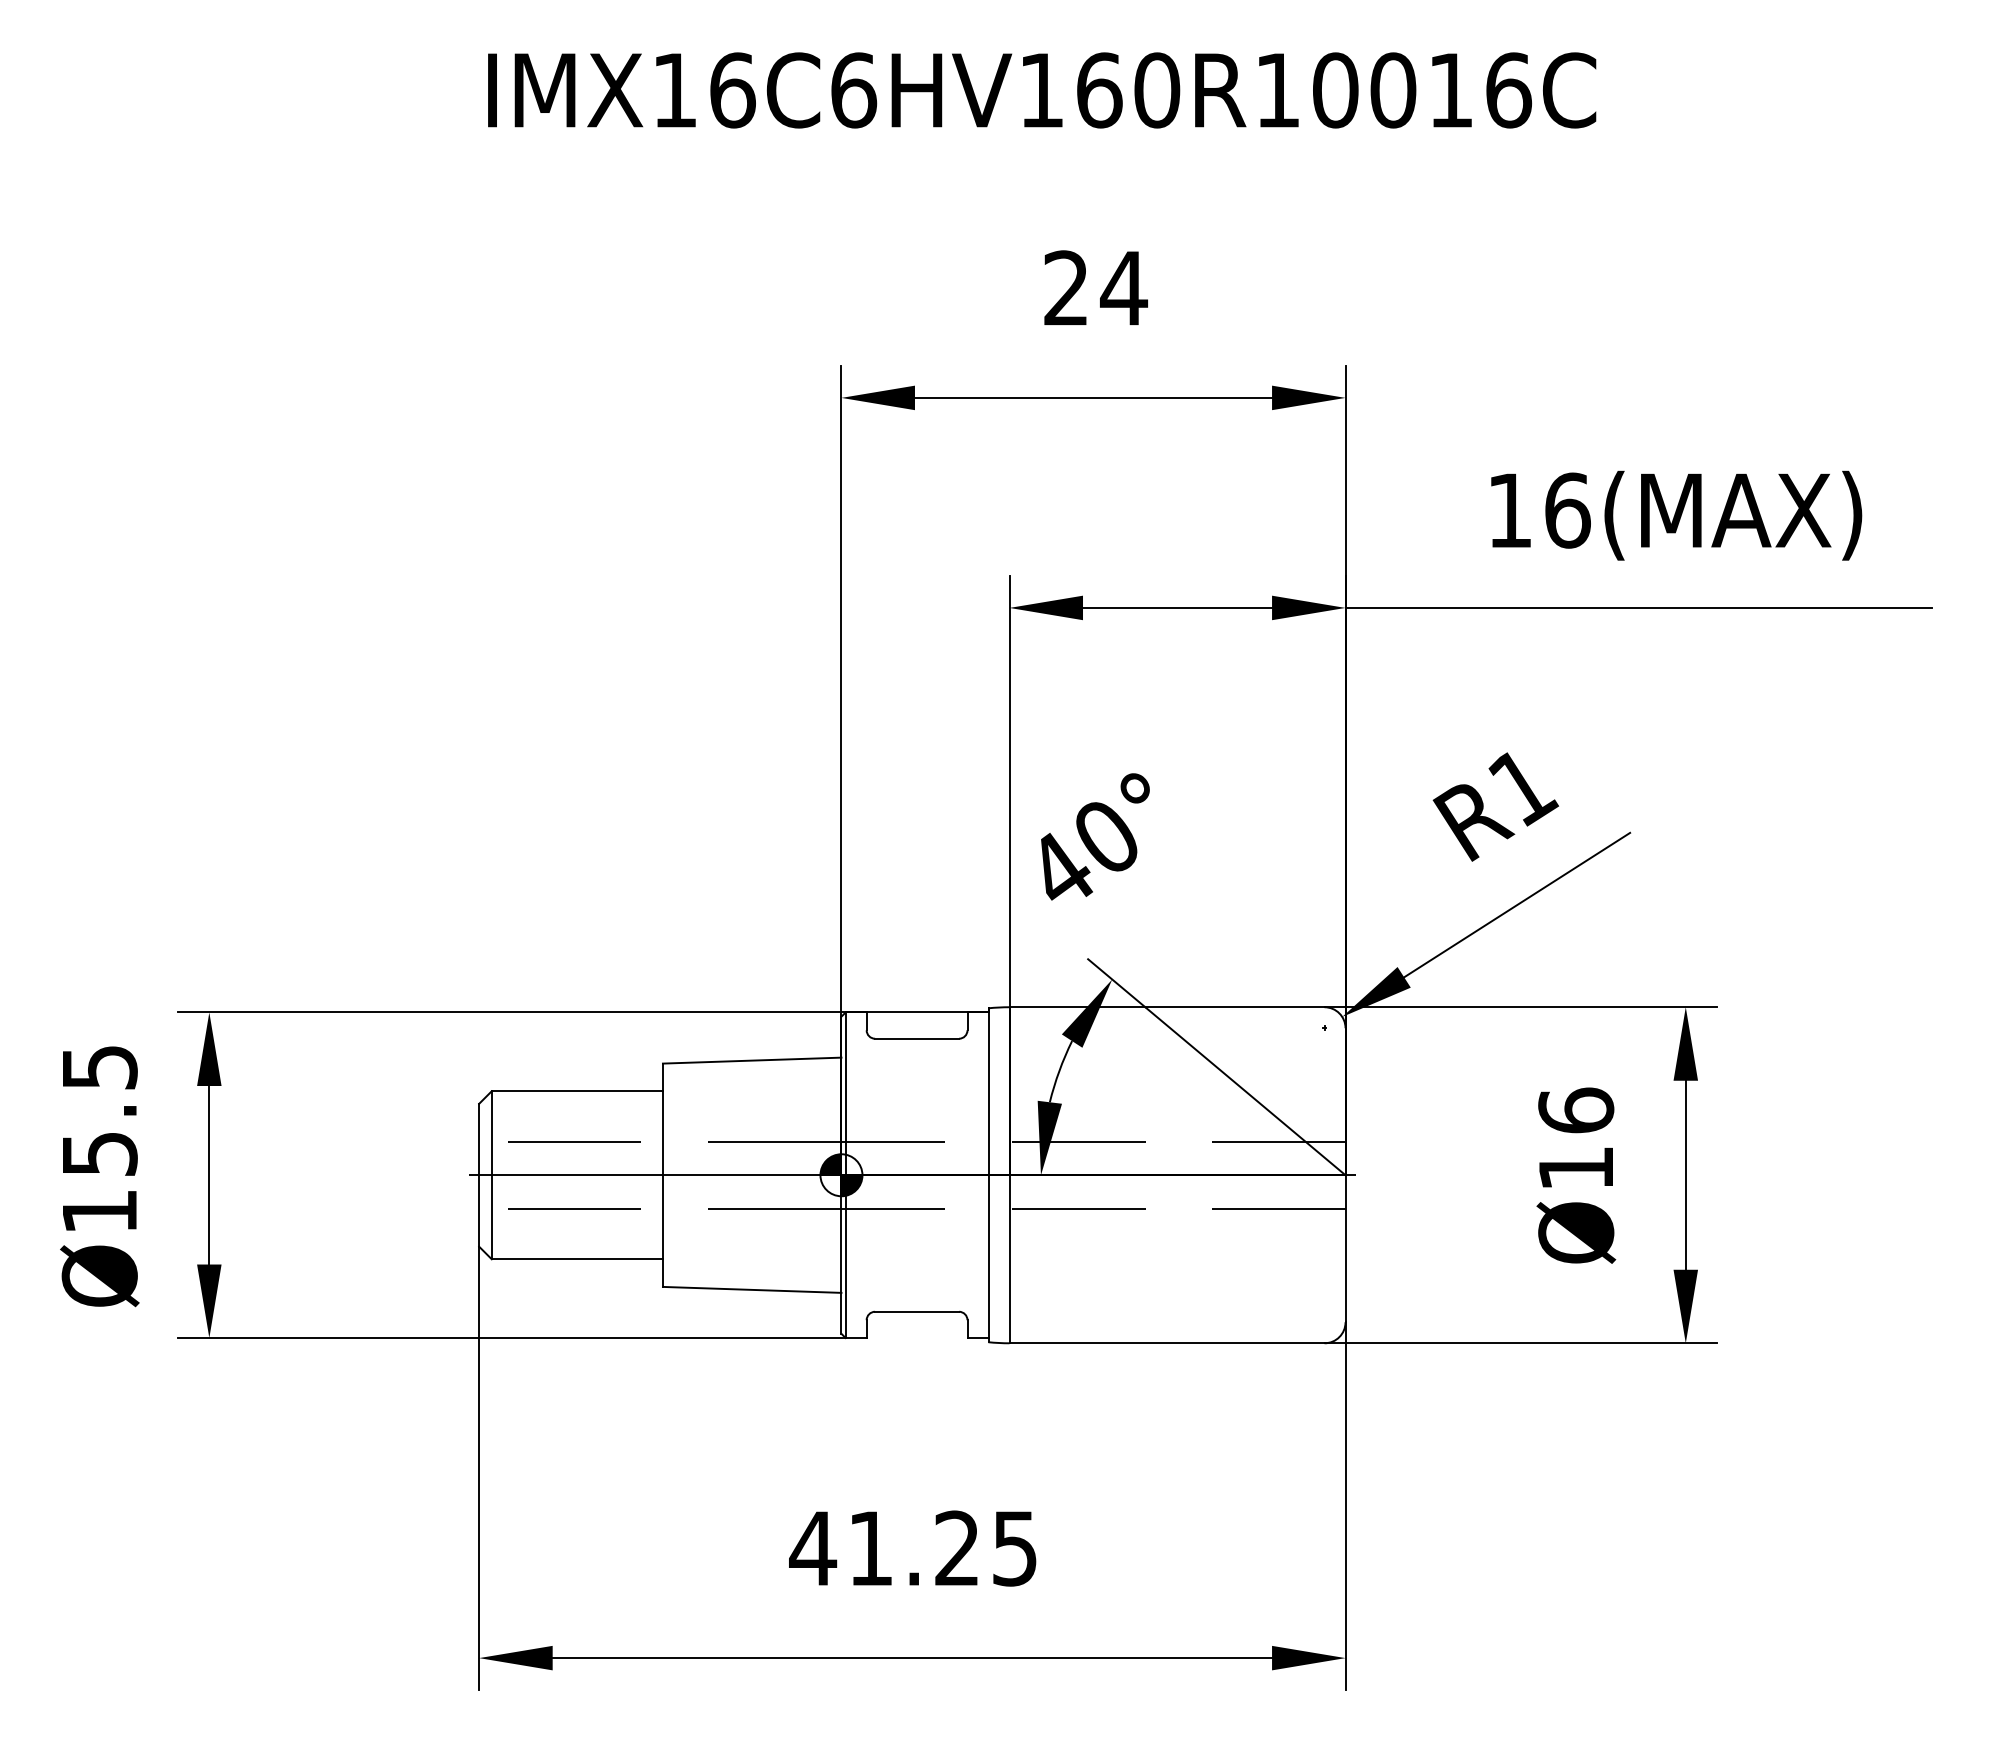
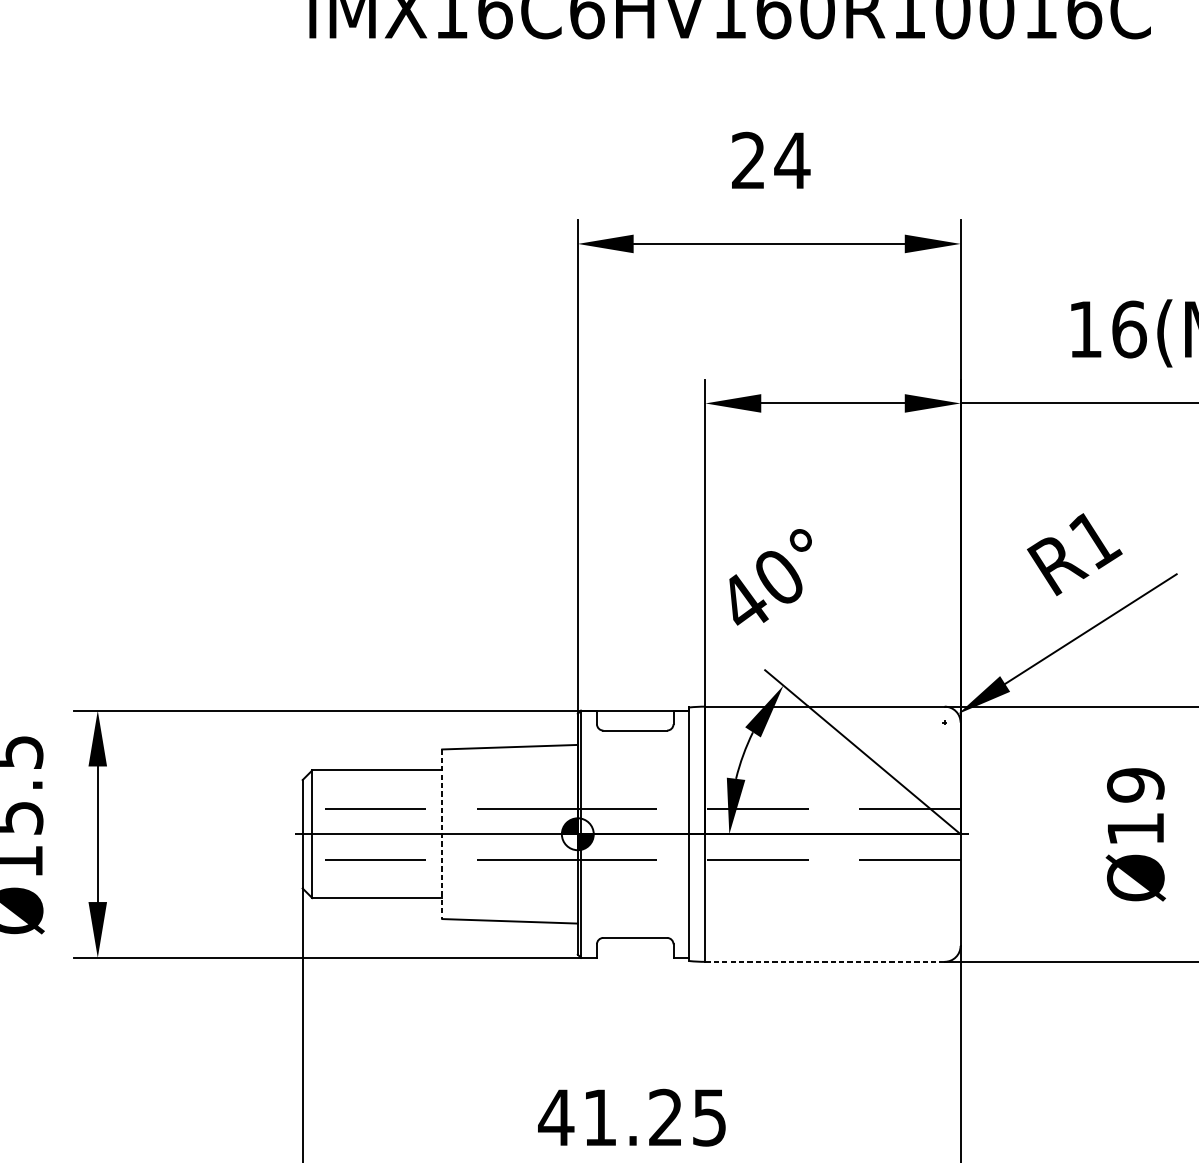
text: (1576, 1110) -> (1136, 785), Ø16 -> Ø19
line: (662, 1175) -> (441, 834), solid -> dashed
line: (1167, 1343) -> (825, 962), solid -> dashed

